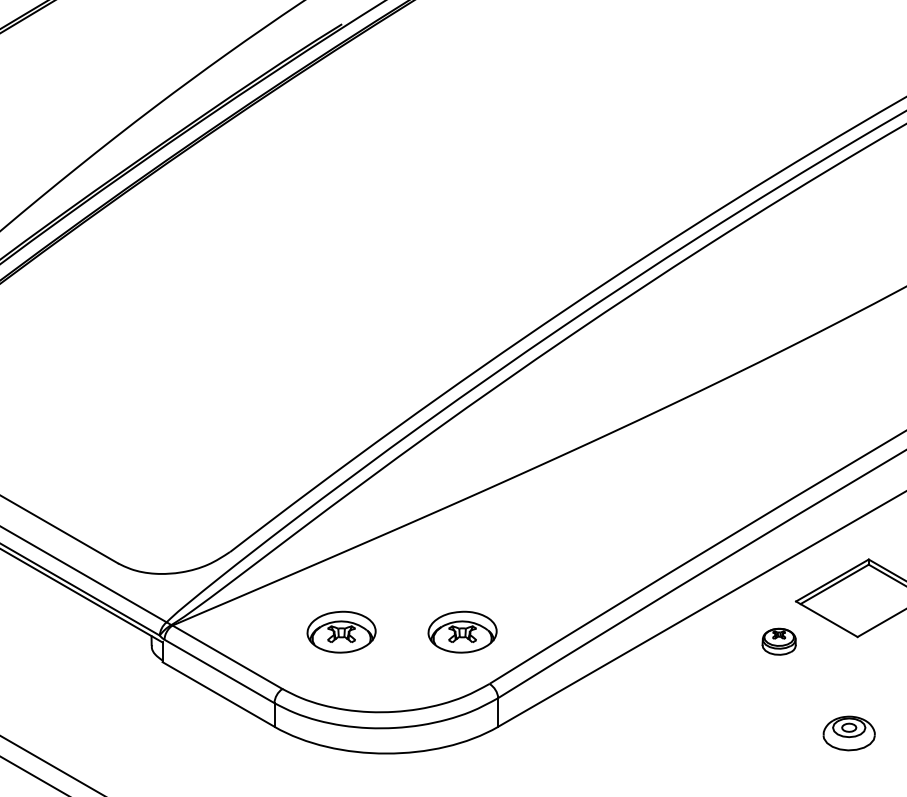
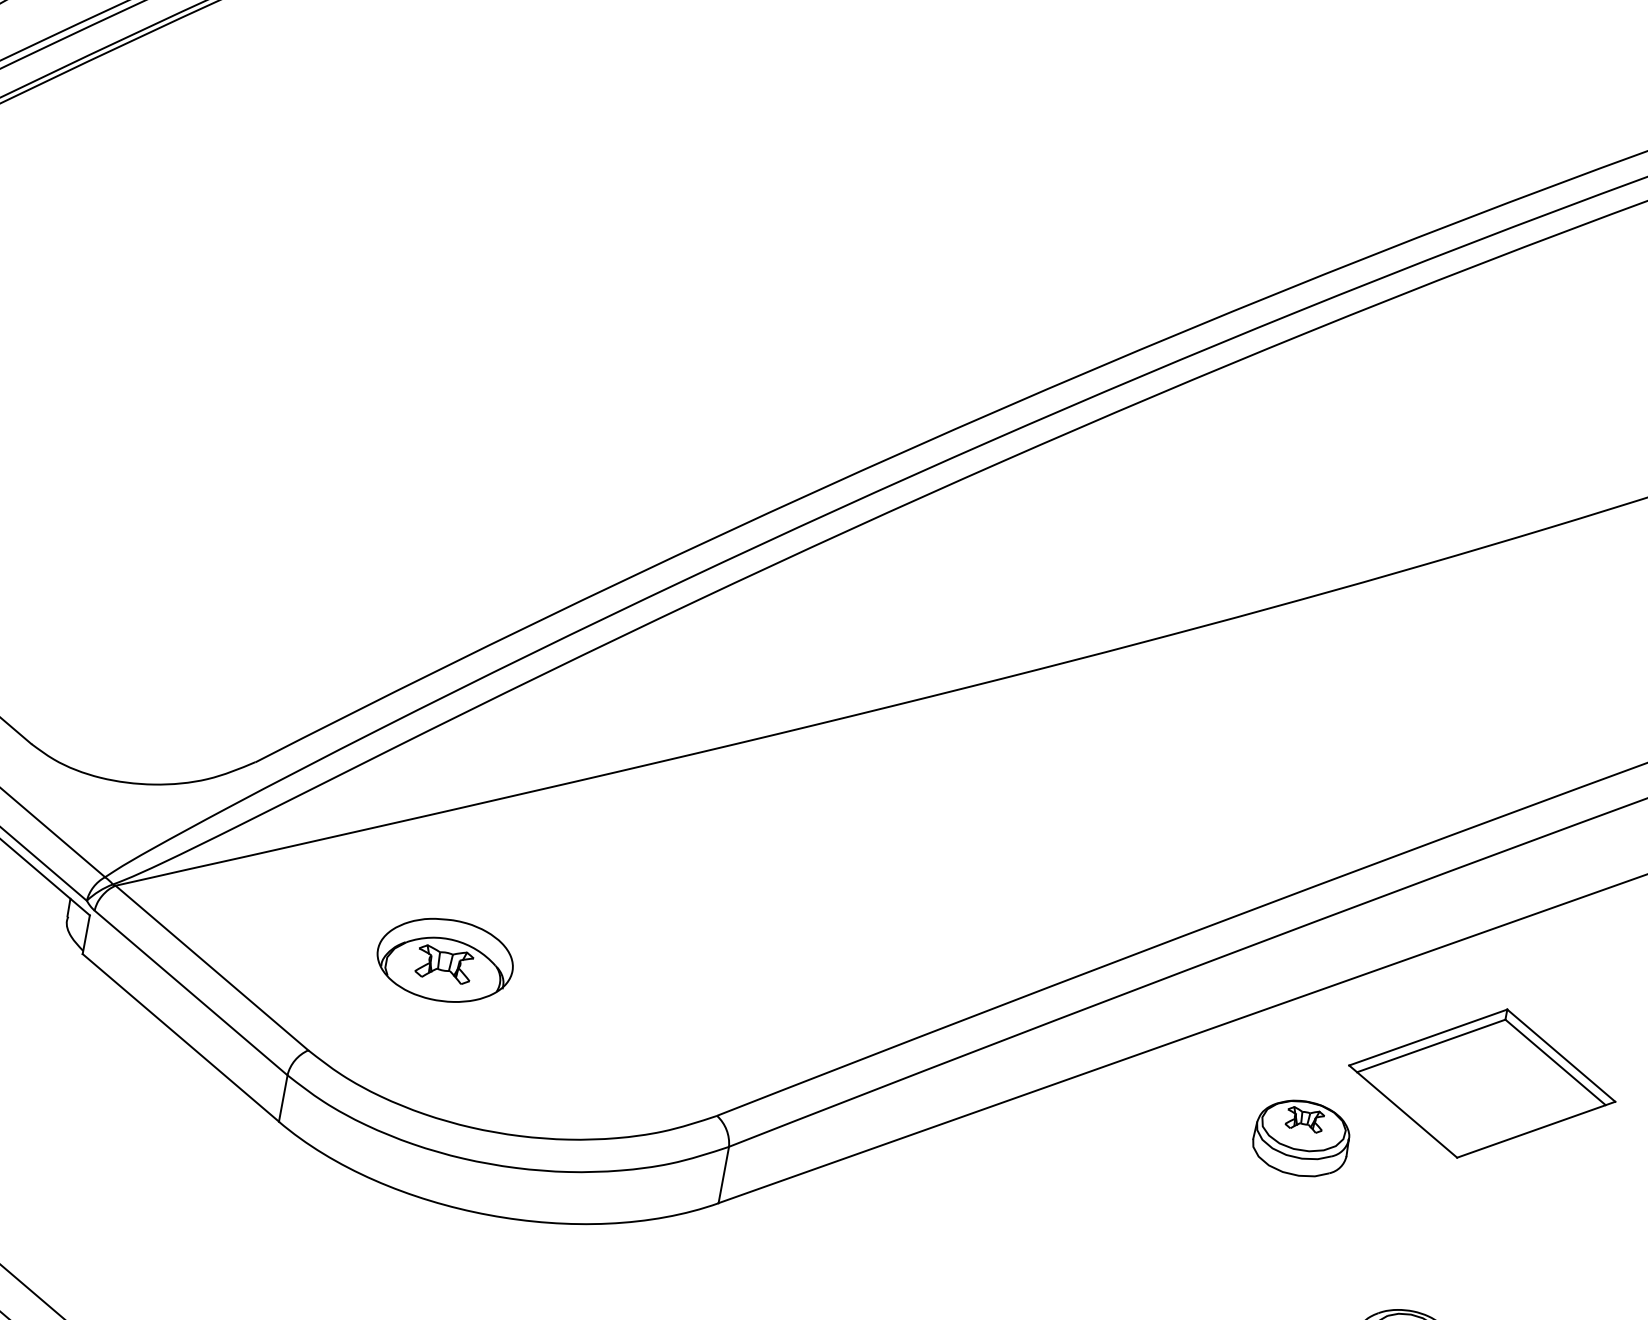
part: (462, 631) -> (682, 1003), removed
part: (778, 641) -> (1300, 1137), size x1.43

